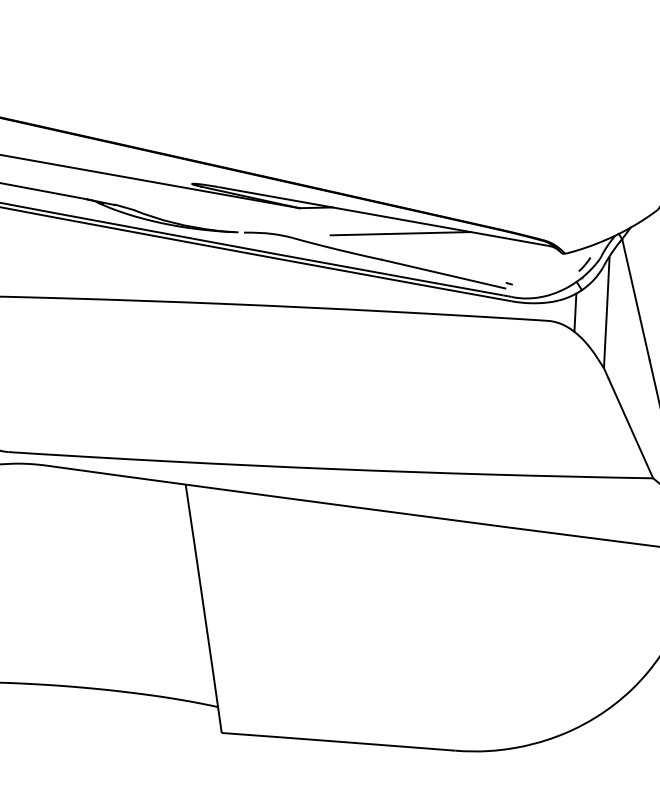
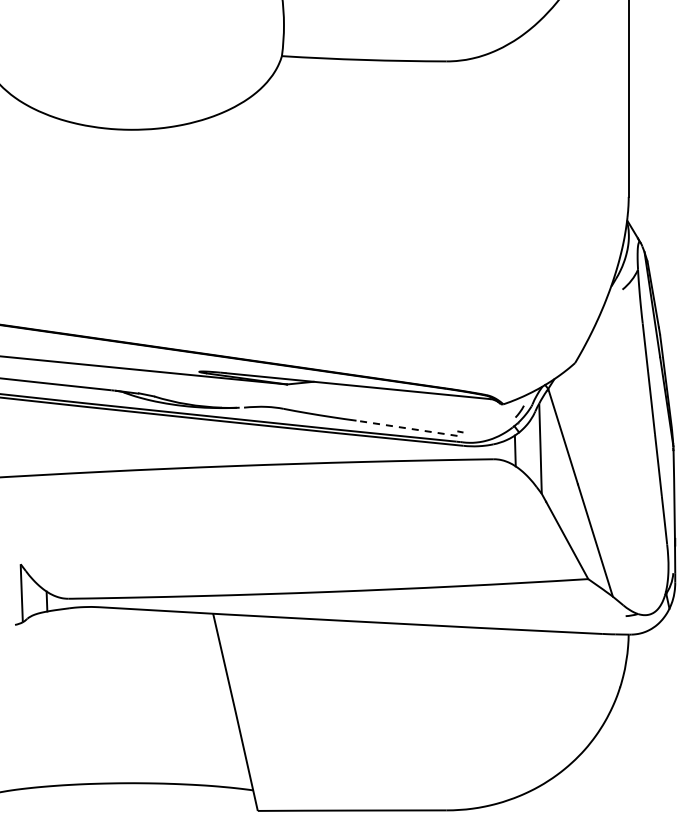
line: (400, 233) -> (369, 398), removed
line: (442, 274) -> (406, 428), solid -> dashed

